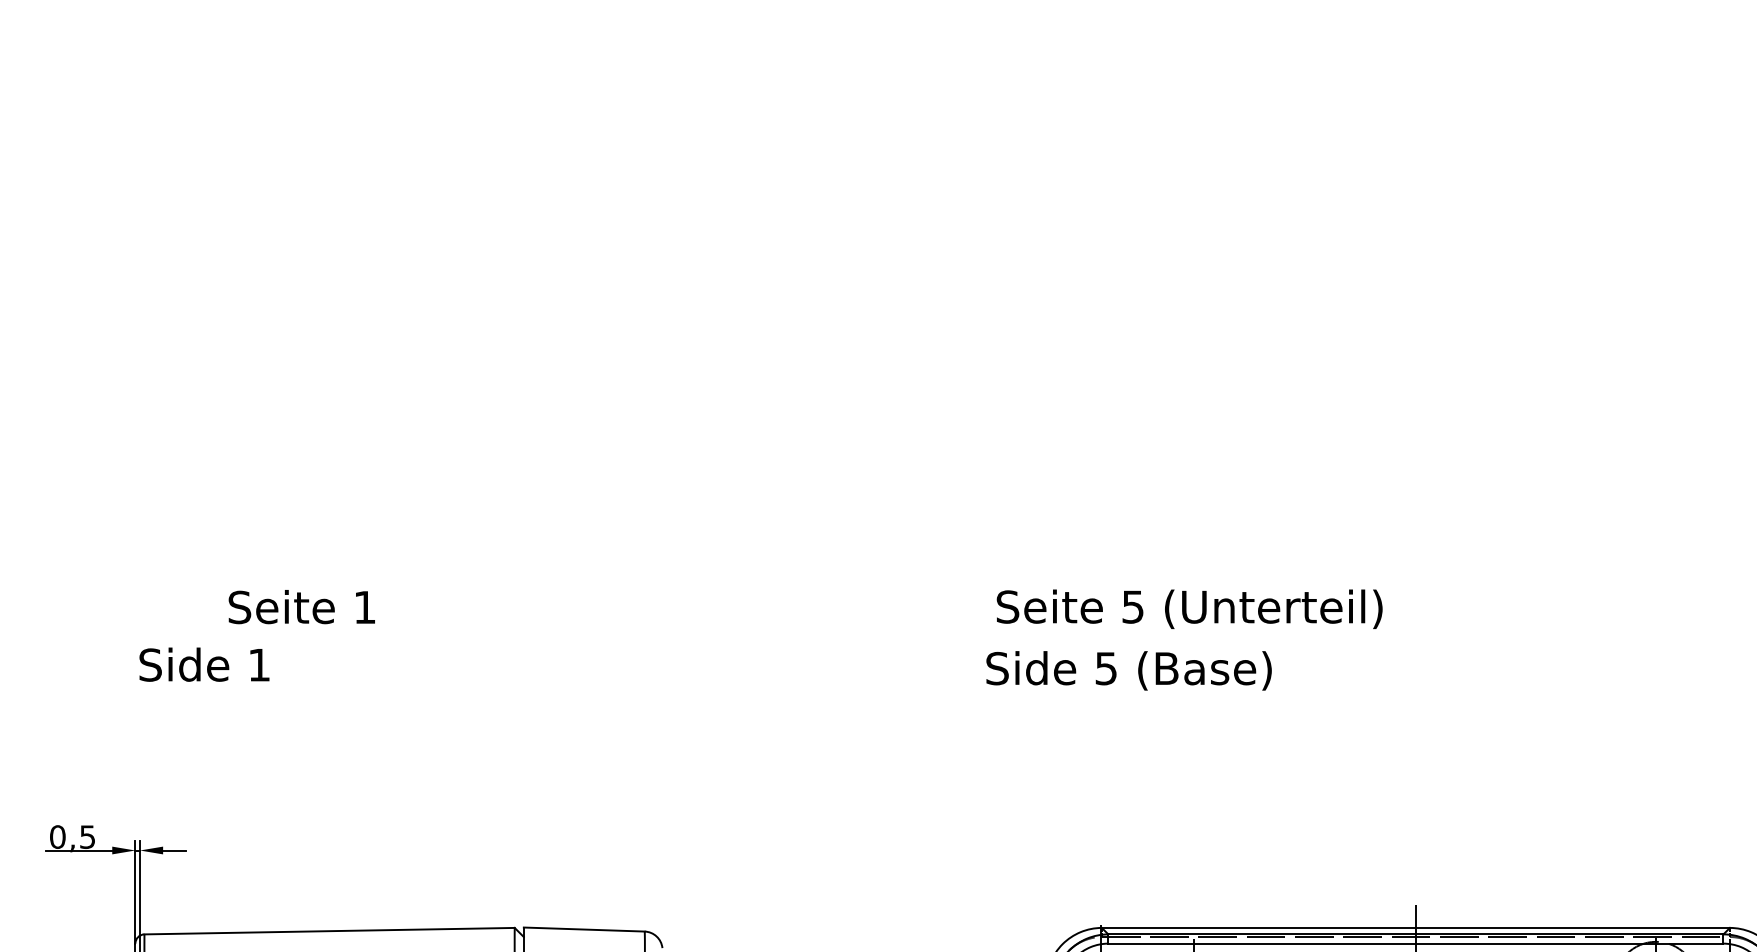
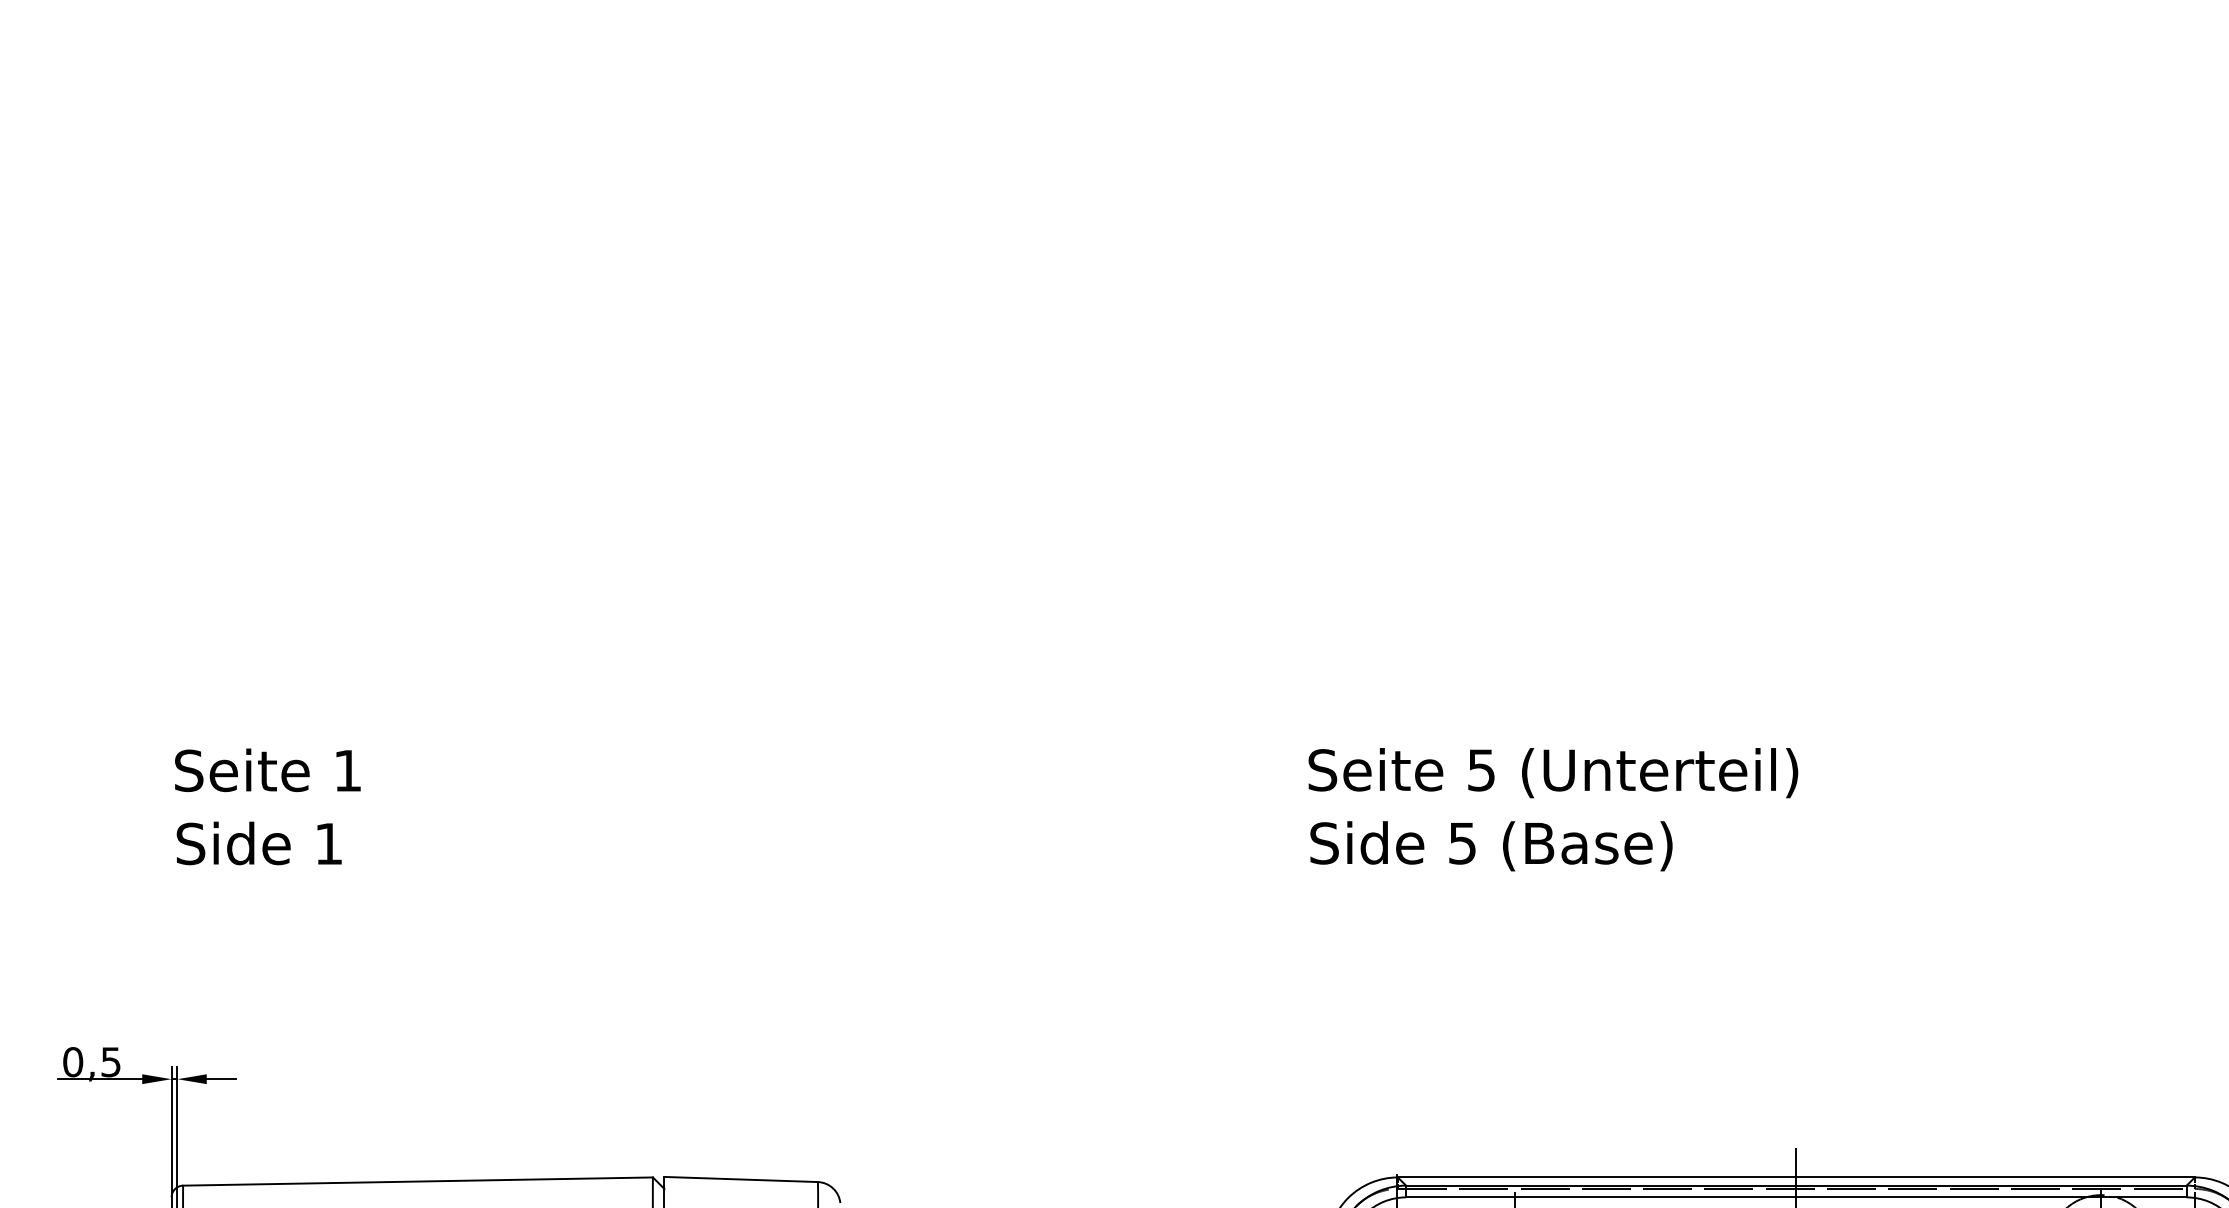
text: (301, 607) -> (267, 770), moved
text: (1189, 609) -> (1553, 773), moved
text: (1129, 671) -> (1491, 846), moved

